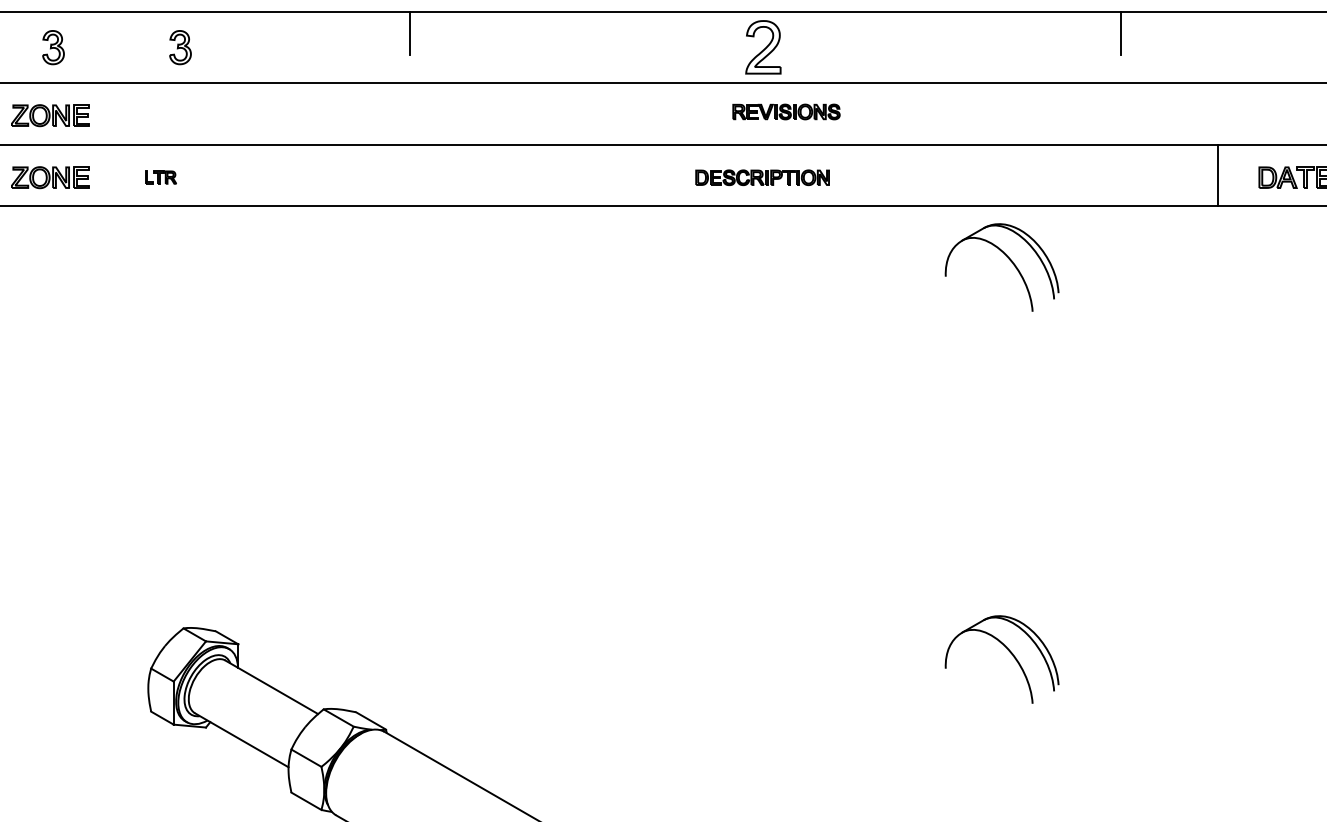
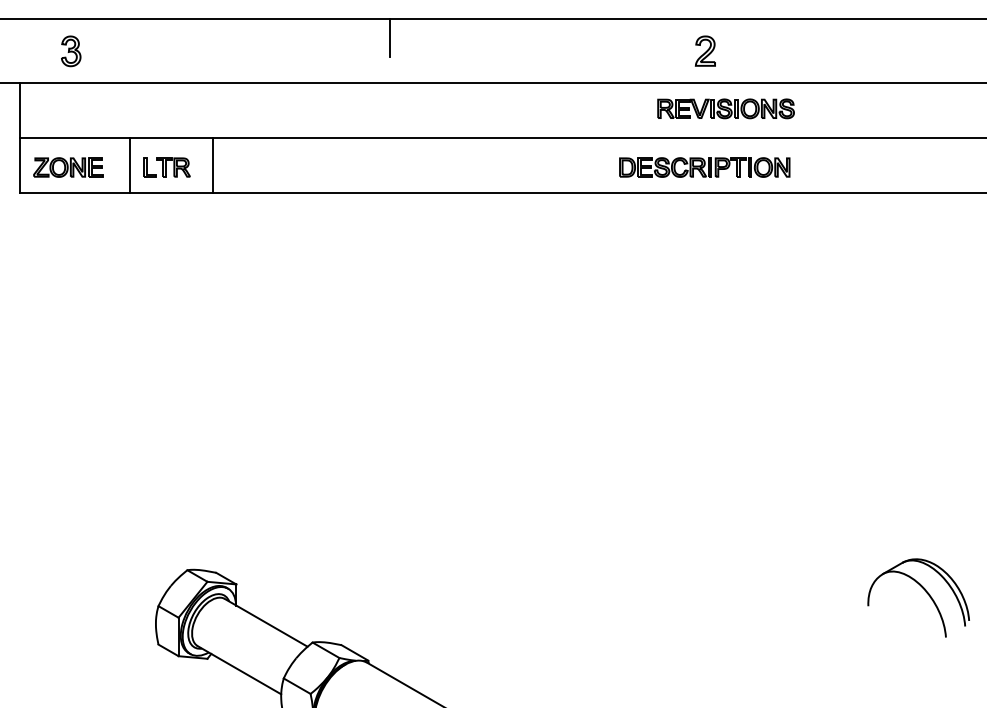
part: (180, 47) -> (184, 51), removed
part: (763, 47) -> (705, 51), size x0.62
part: (786, 111) -> (726, 108), size x1.43
part: (50, 115) -> (68, 111), removed
line: (119, 175) -> (130, 165), added
line: (212, 175) -> (213, 165), added
part: (160, 177) -> (166, 167), size x1.67
part: (762, 177) -> (704, 167), size x1.43
part: (1008, 259) -> (924, 240), removed

